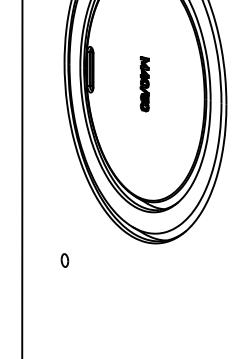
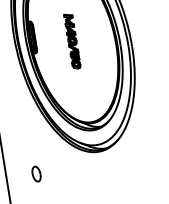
part: (144, 83) -> (72, 40), size x1.43
part: (64, 260) -> (36, 174), size x1.67

